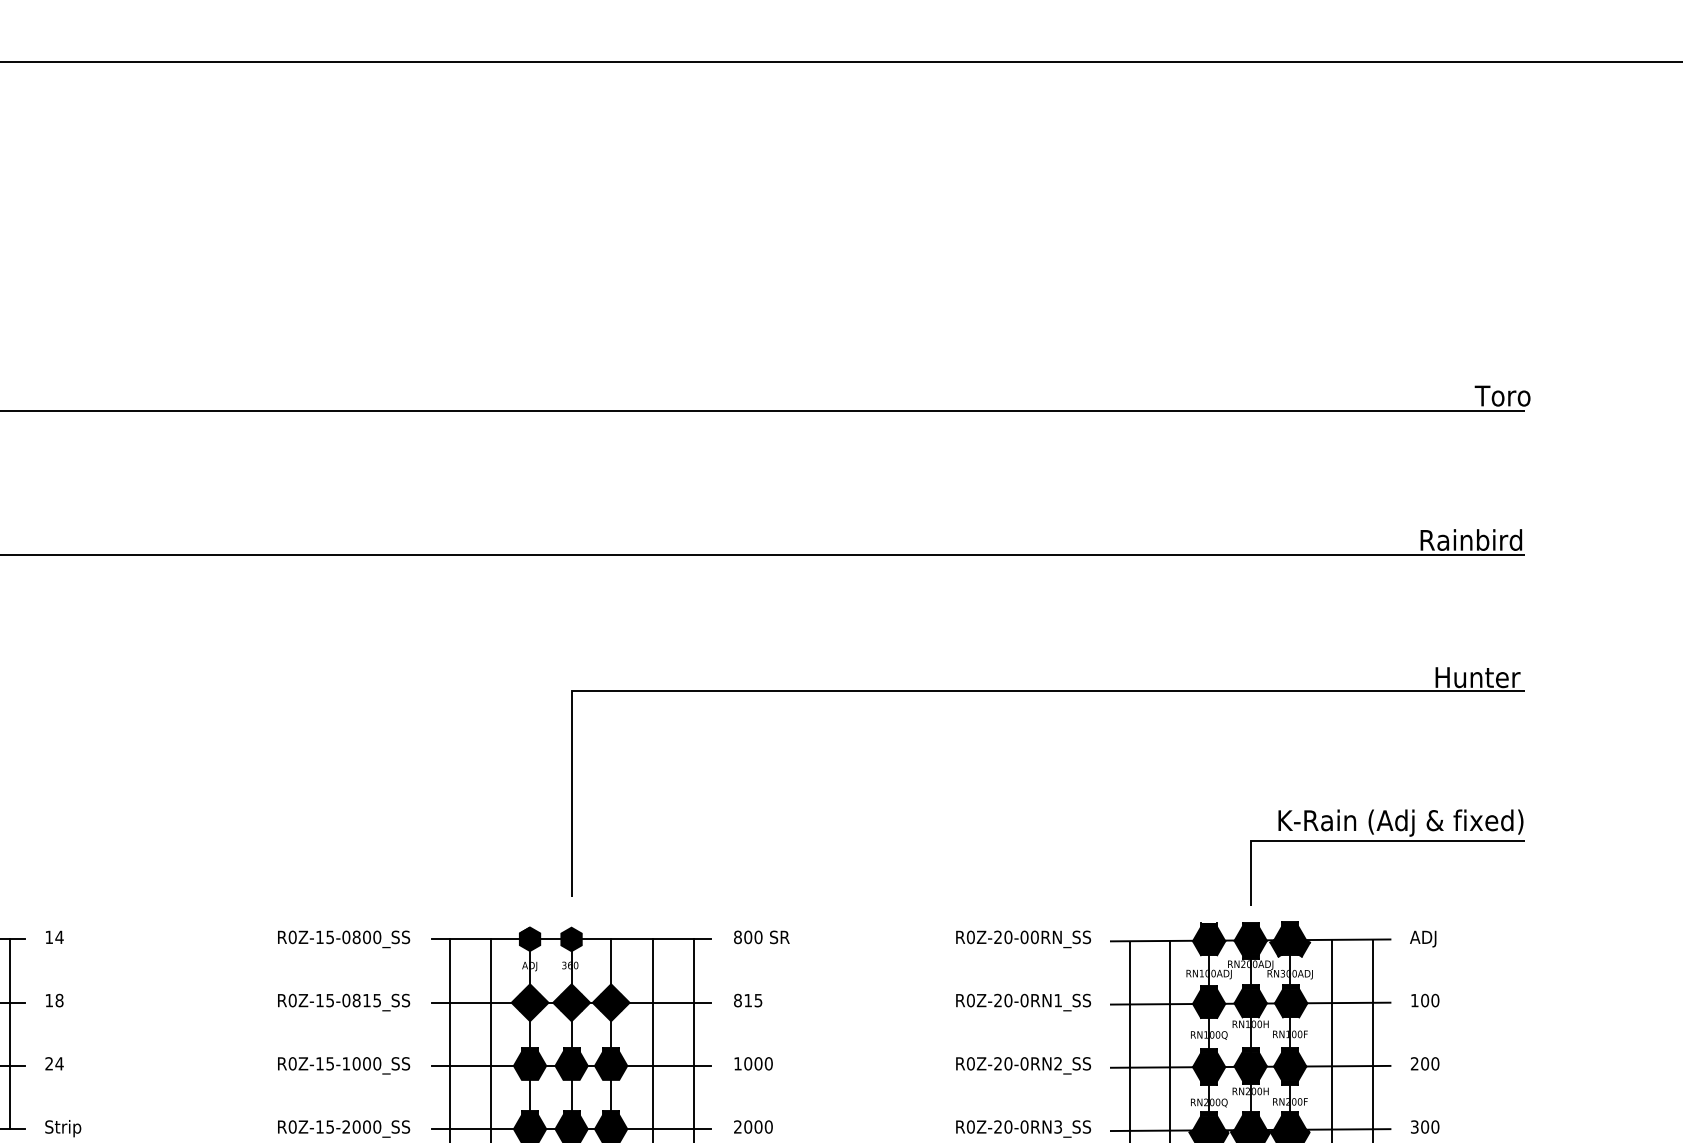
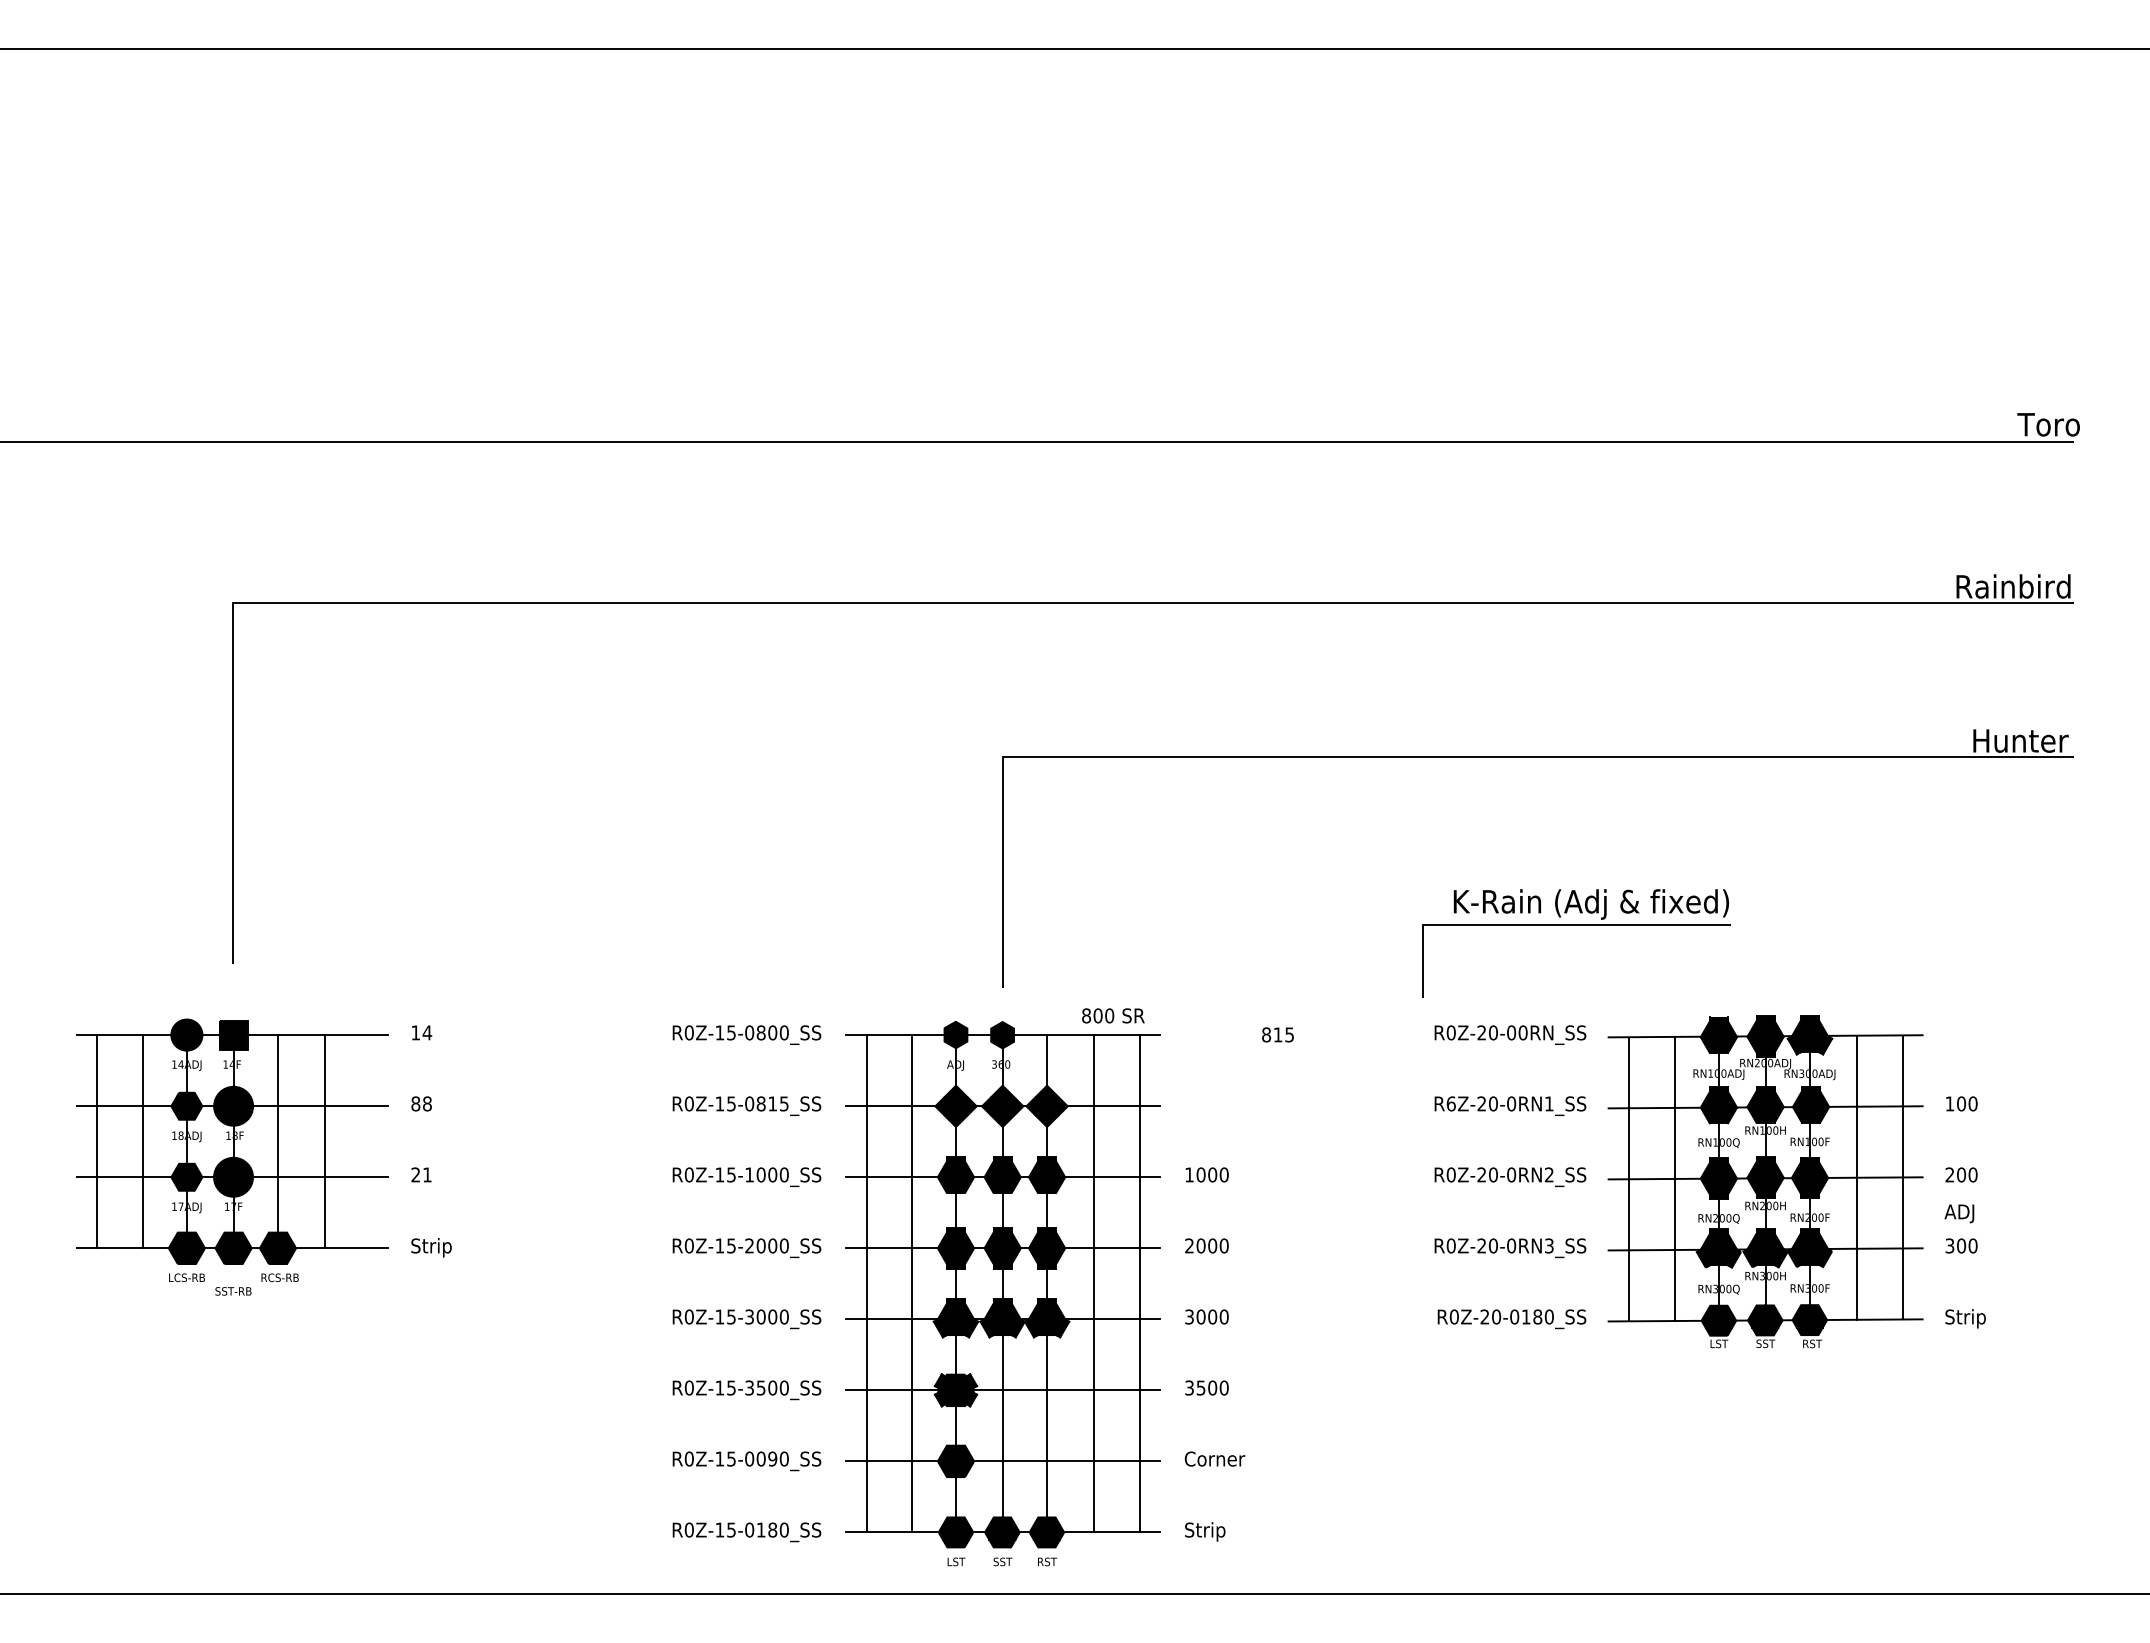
part: (1387, 841) -> (1576, 925), moved
text: (761, 937) -> (1113, 1015), moved
text: (1423, 938) -> (1959, 1213), moved
text: (48, 1000) -> (415, 1103), 18 -> 88
text: (747, 1000) -> (1277, 1034), moved
text: (970, 1000) -> (1450, 1103), R0Z-20-0RN1_SS -> R6Z-20-0RN1_SS
line: (9, 1034) -> (371, 1141), removed
text: (59, 1063) -> (427, 1174), 24 -> 21

